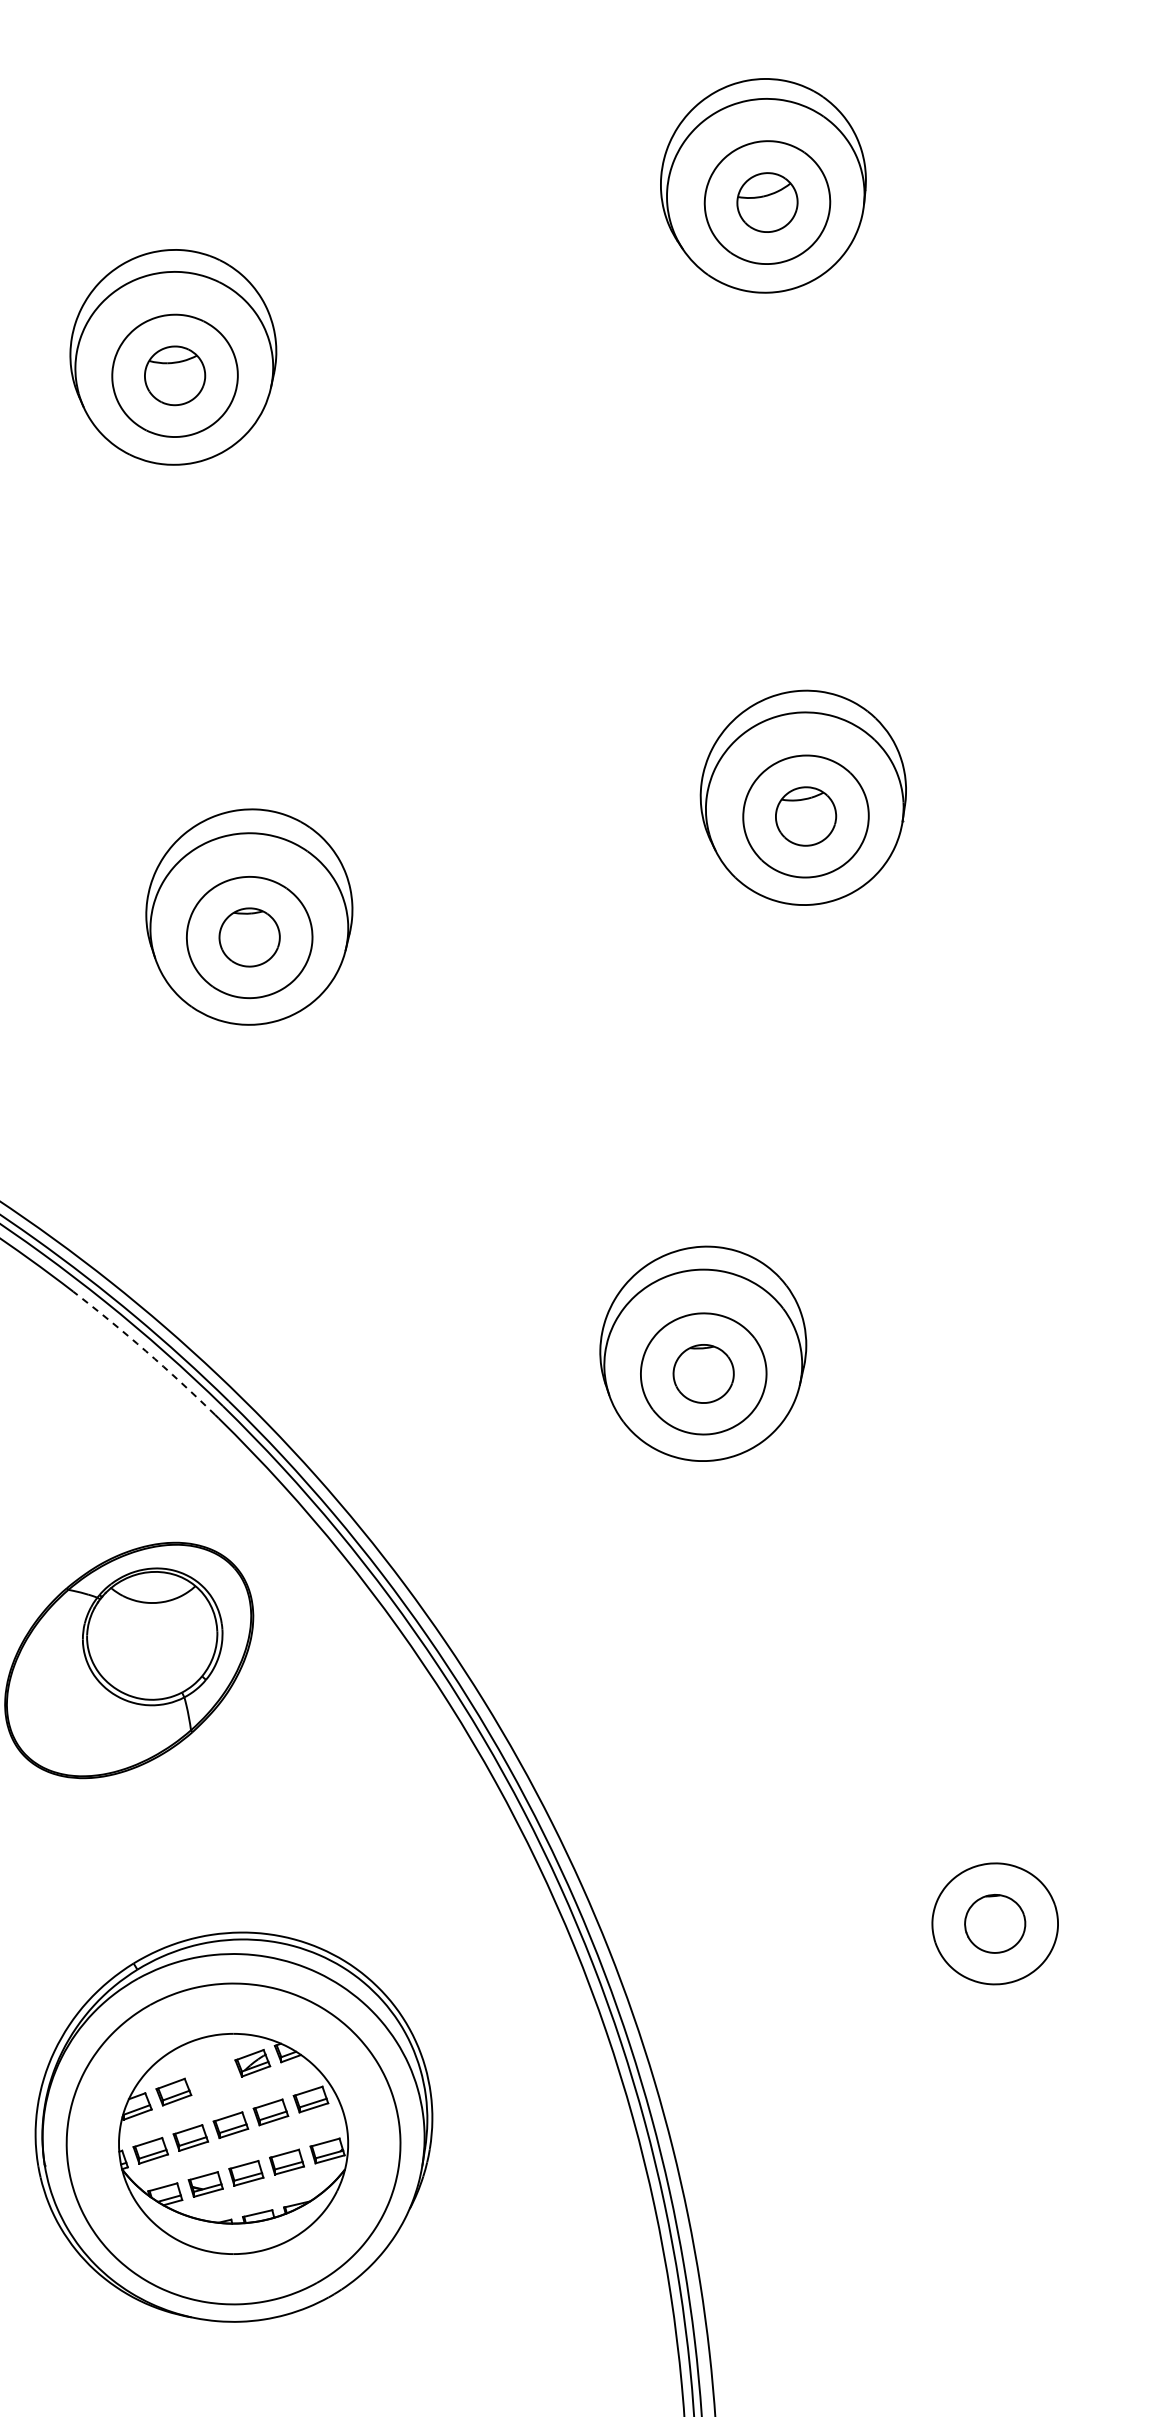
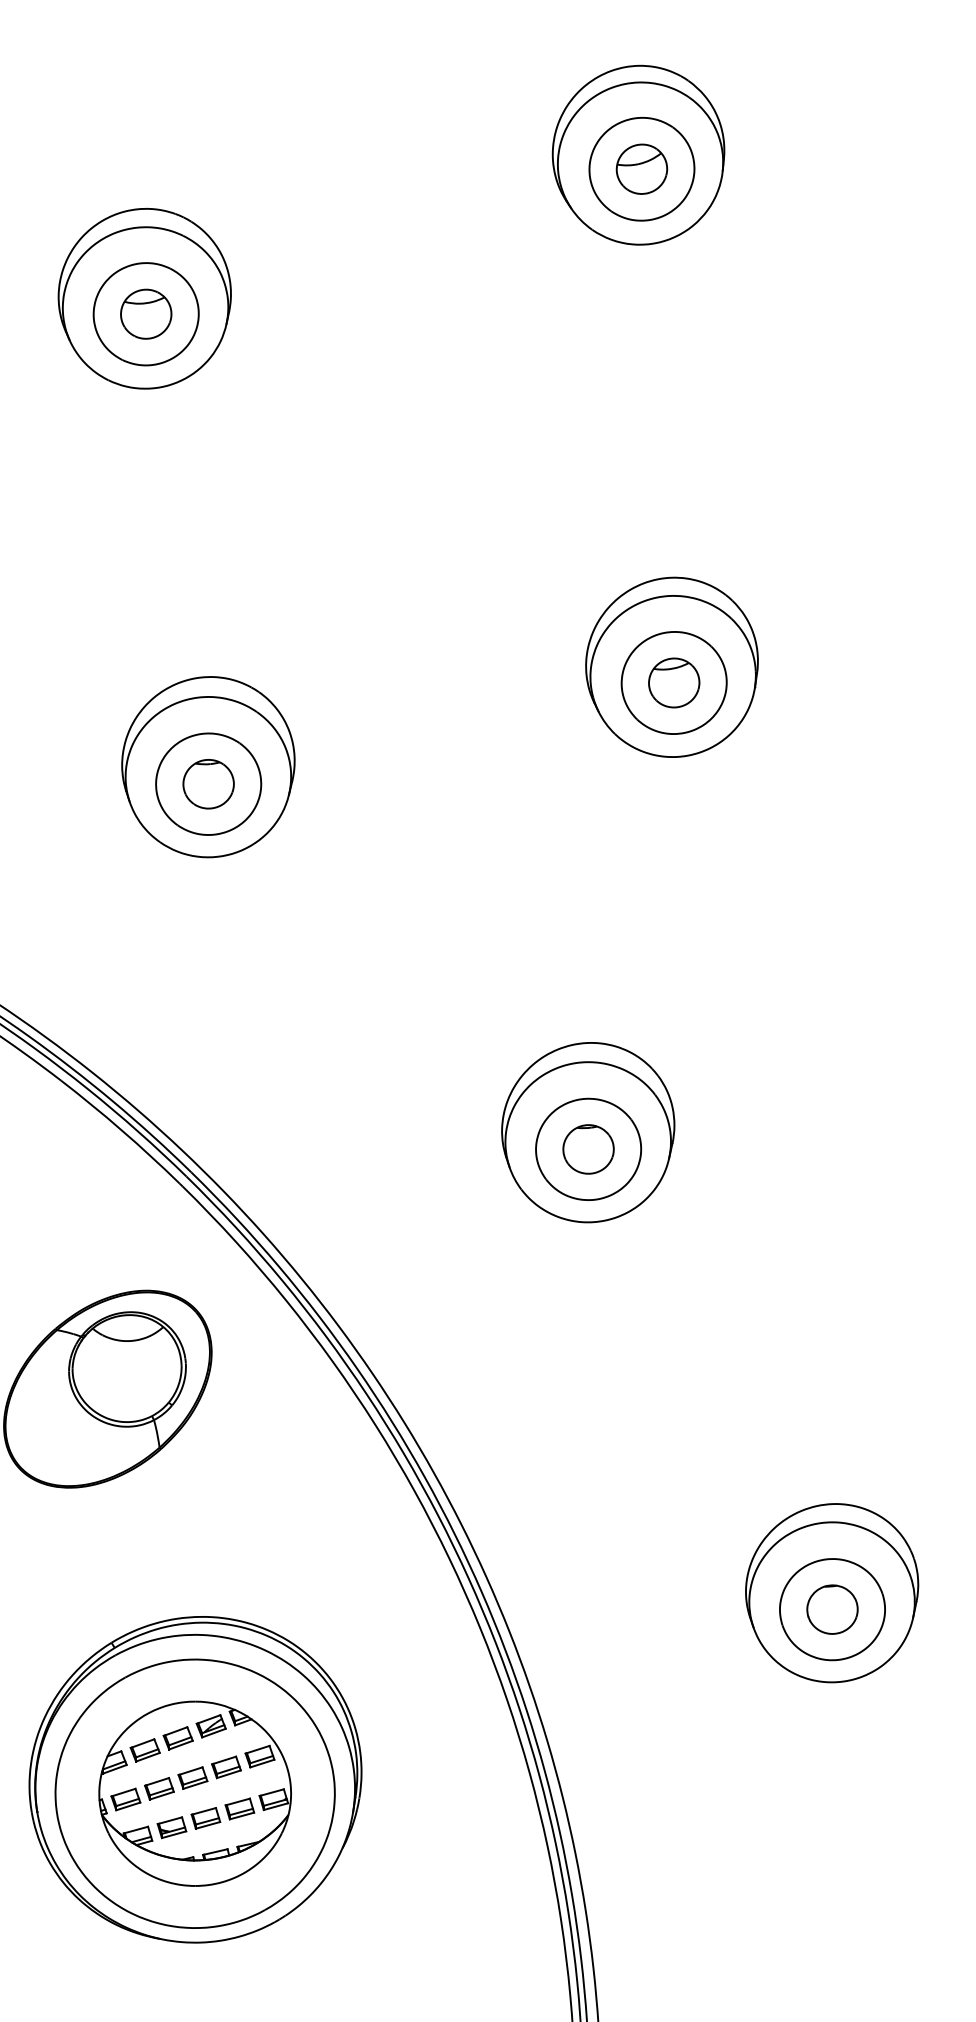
arc: (145, 1351) -> (121, 1130), dashed -> solid
part: (994, 1903) -> (831, 1592), added
part: (213, 2077) -> (178, 1738), added

